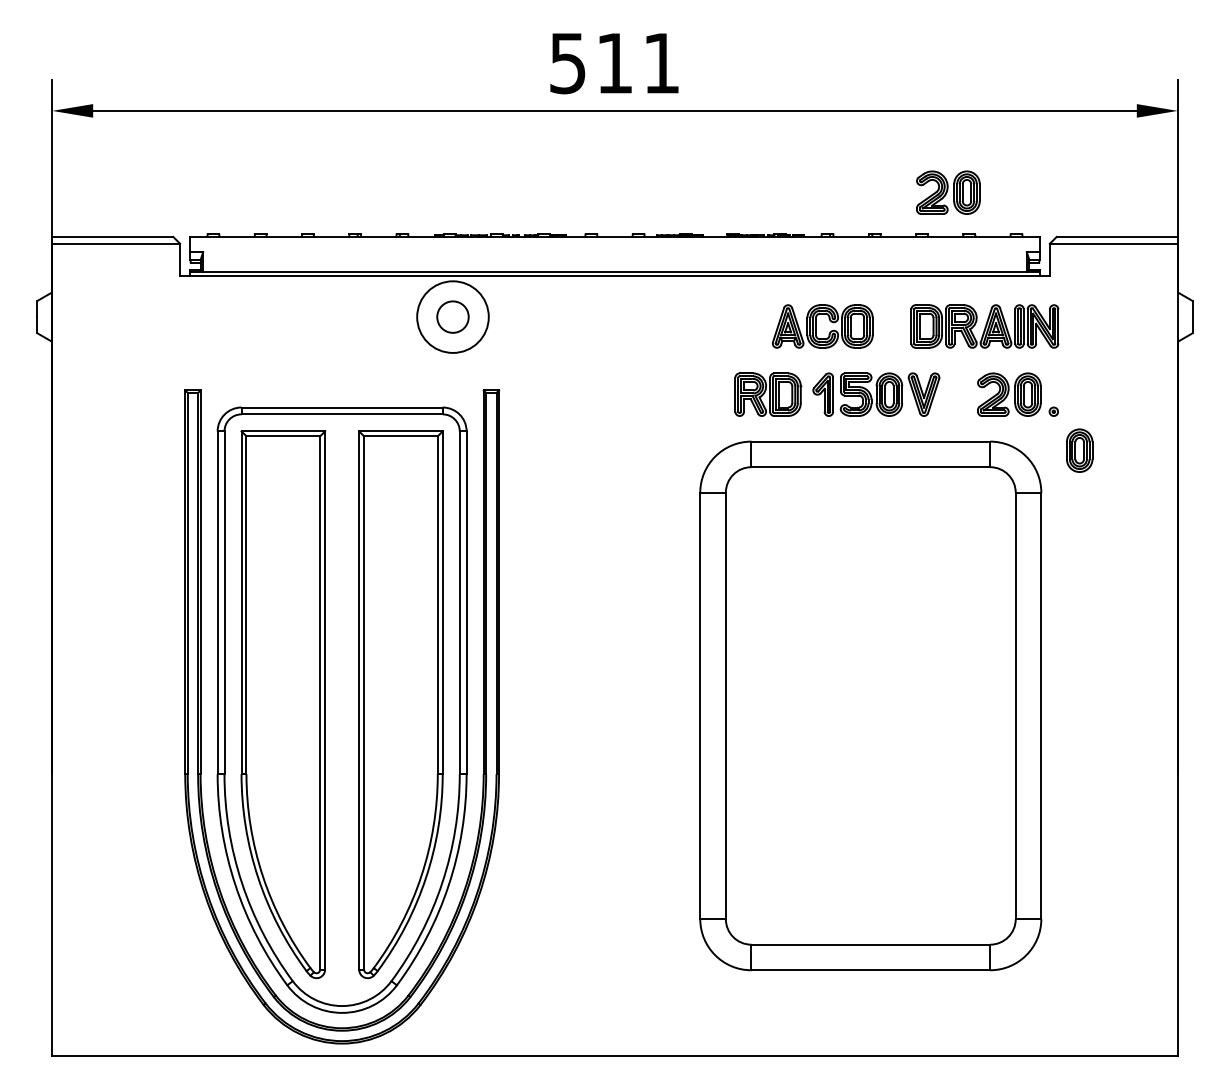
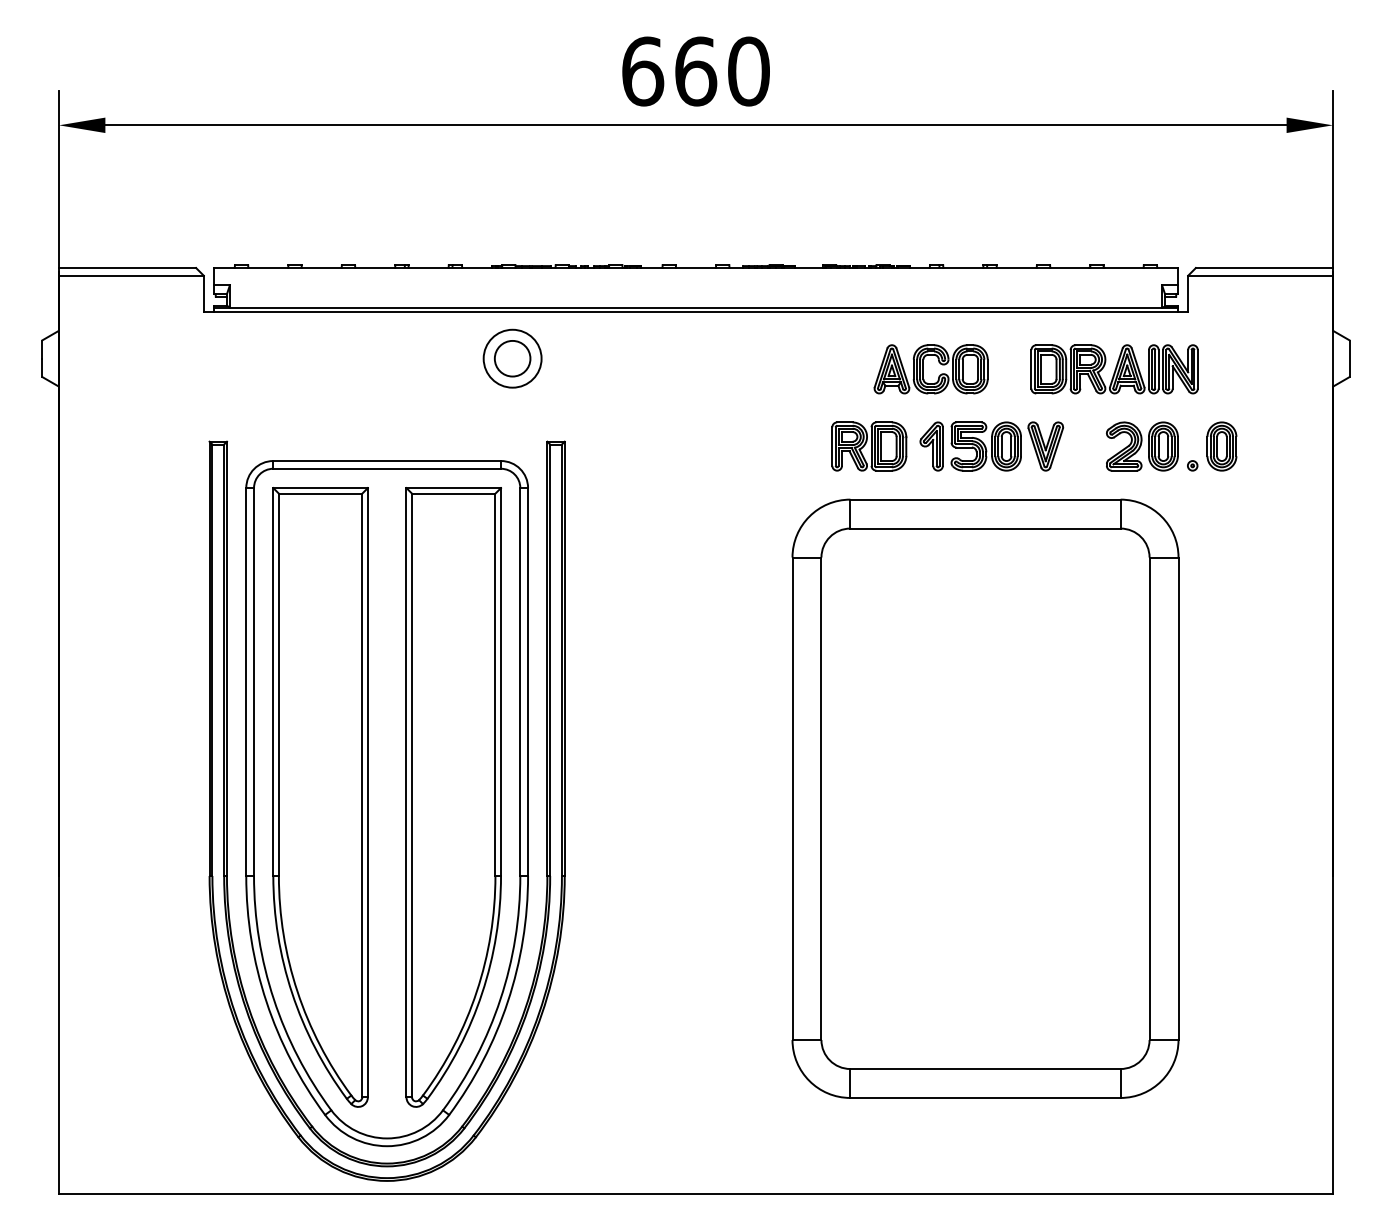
text: (614, 63) -> (695, 71), 511 -> 660
part: (948, 192) -> (1073, 217), removed
circle: (452, 316) -> (512, 358), size x0.71
part: (1079, 450) -> (1221, 446), moved

